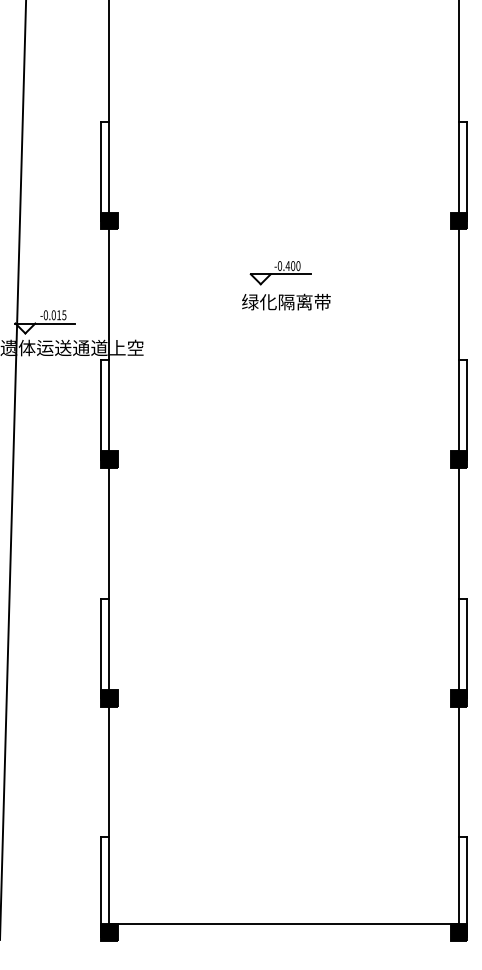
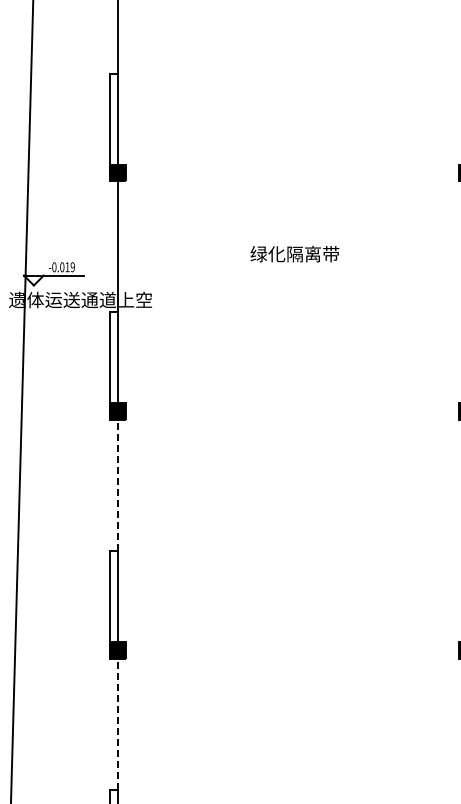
part: (280, 273) -> (288, 225), removed
text: (64, 314) -> (72, 266), -0.015 -> -0.019
line: (109, 532) -> (117, 484), solid -> dashed
line: (109, 771) -> (117, 723), solid -> dashed

